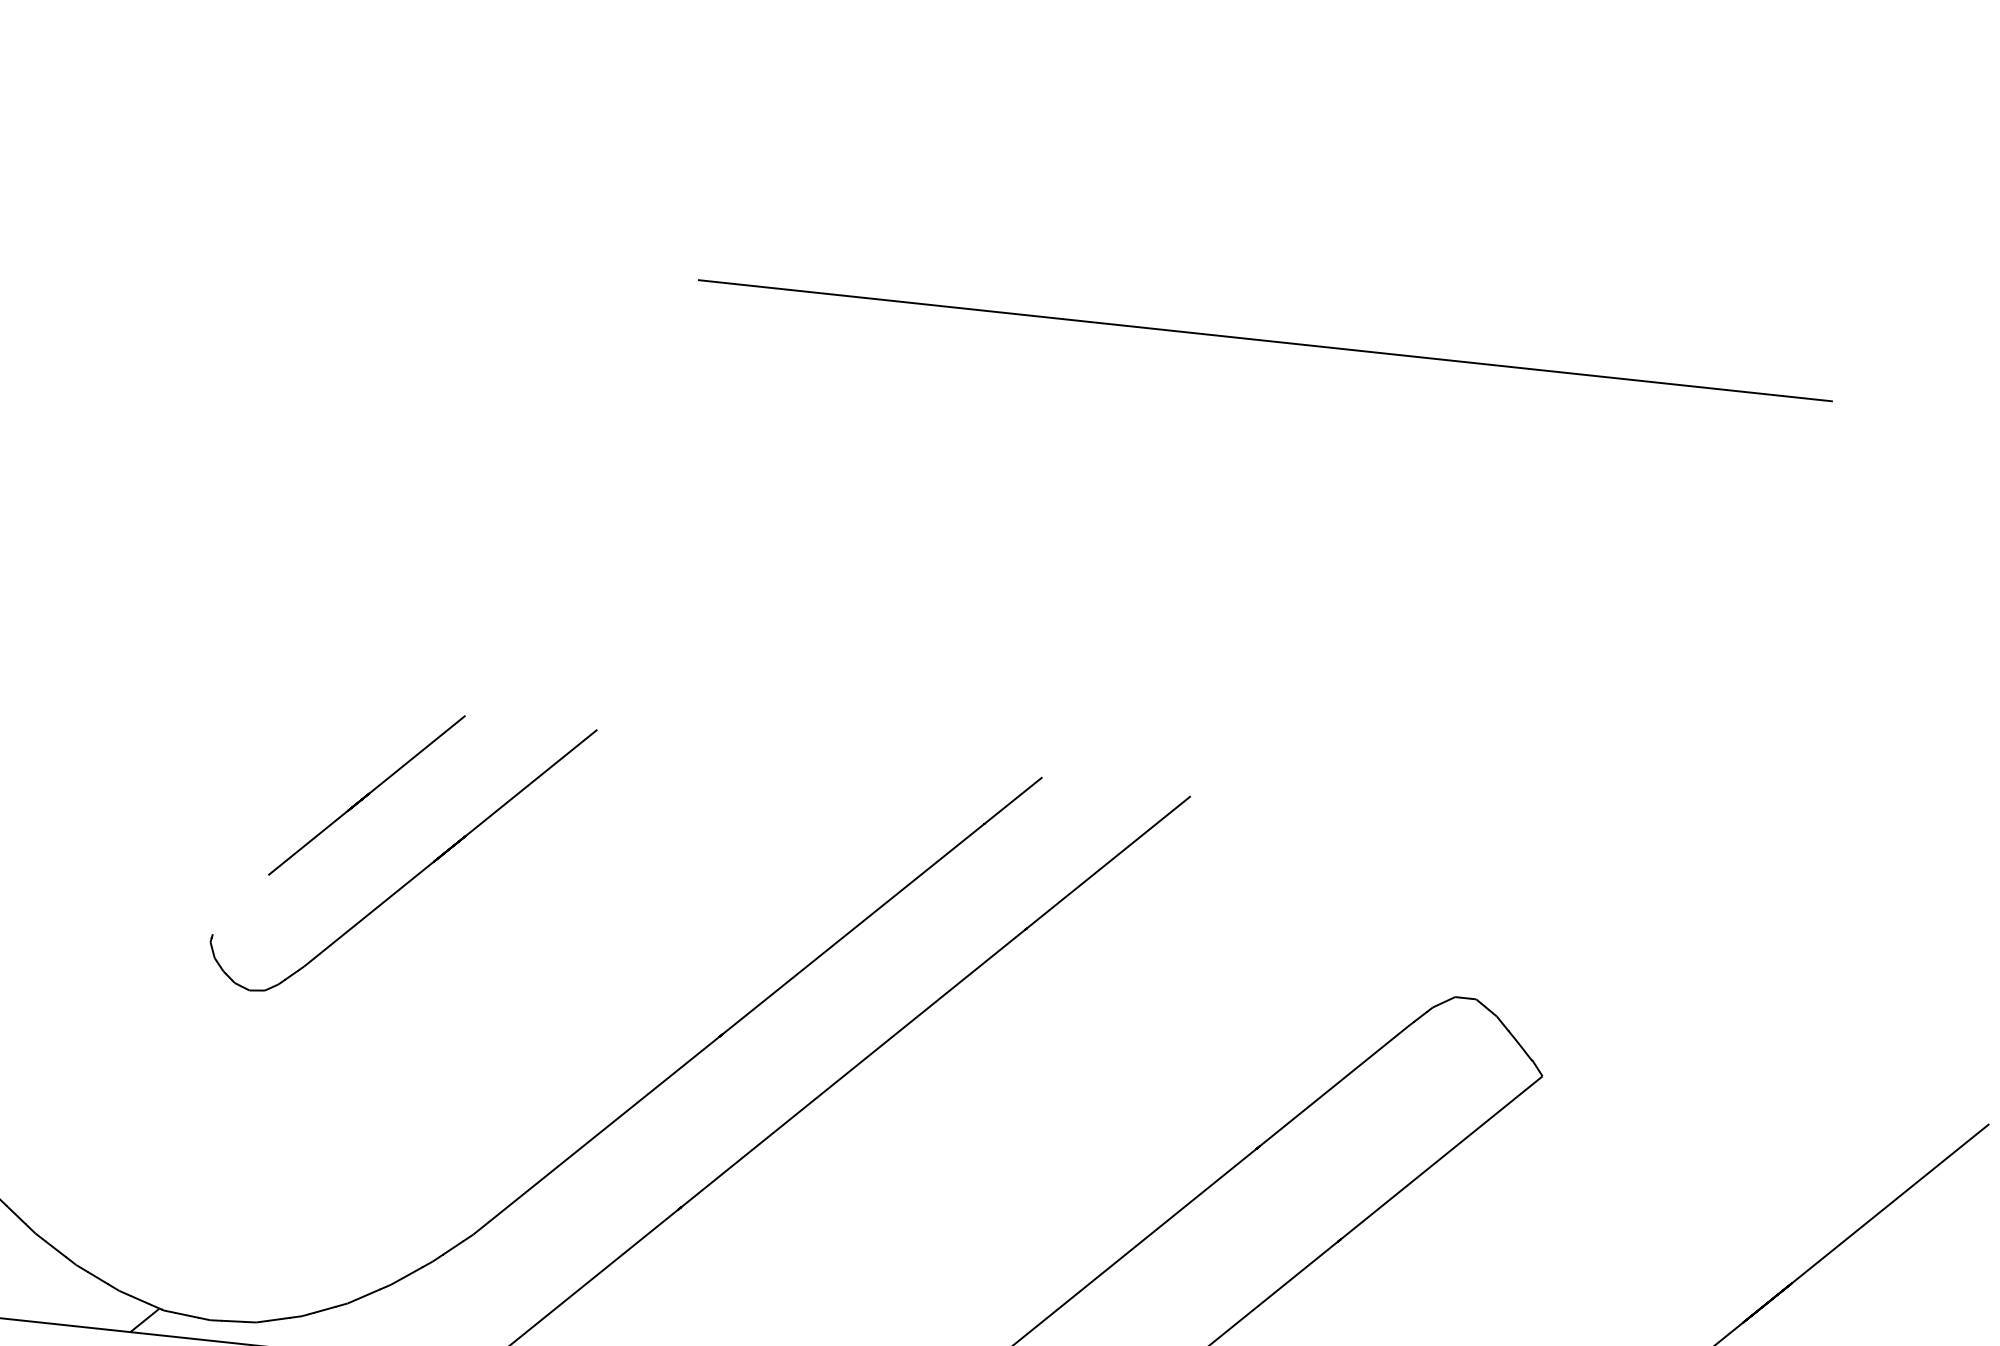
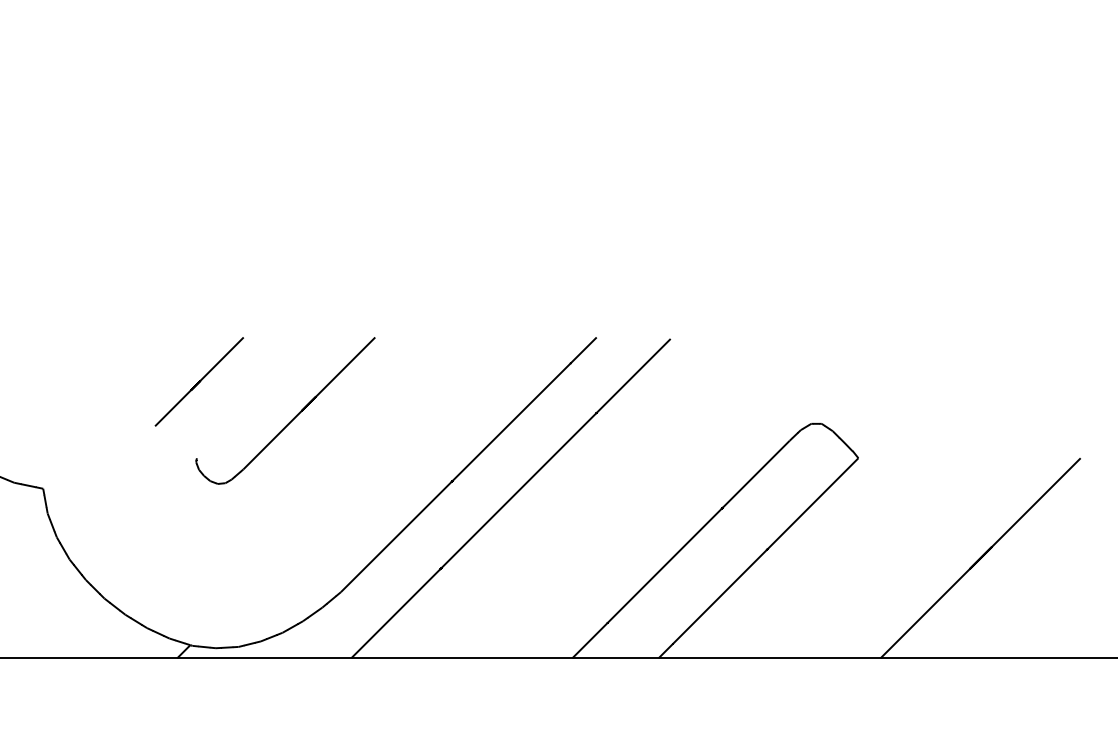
line: (1265, 339) -> (683, 110), removed
line: (367, 794) -> (199, 381), moved

